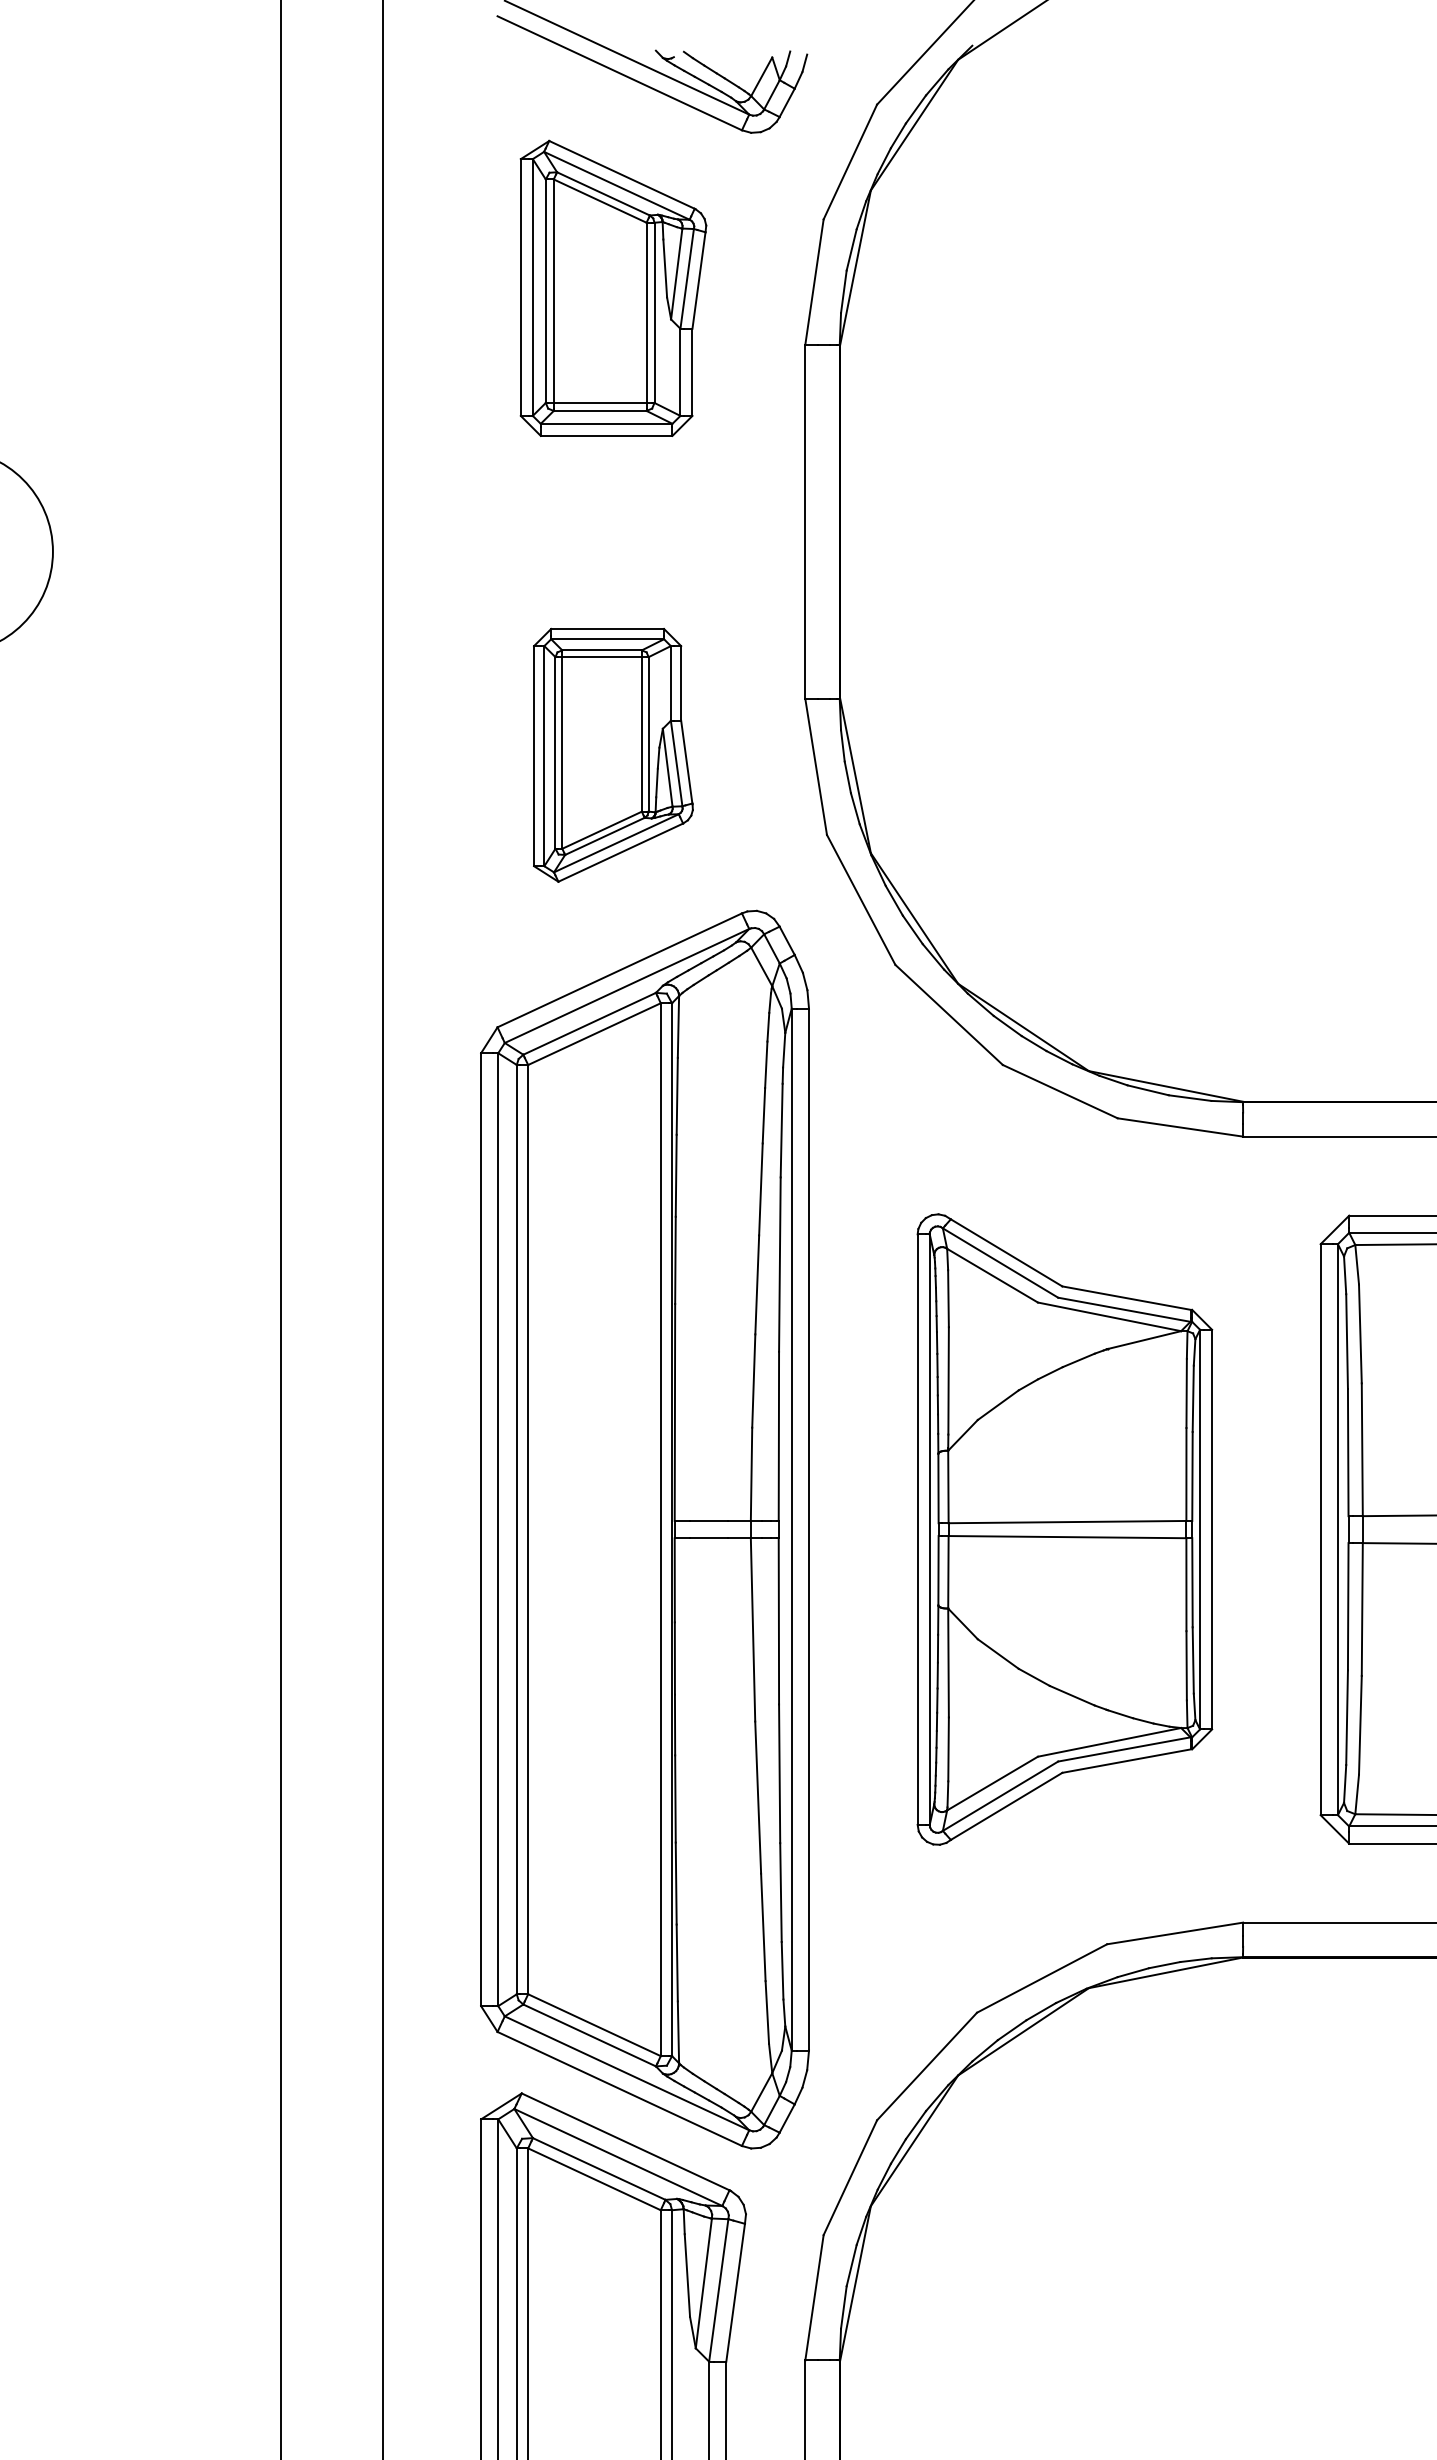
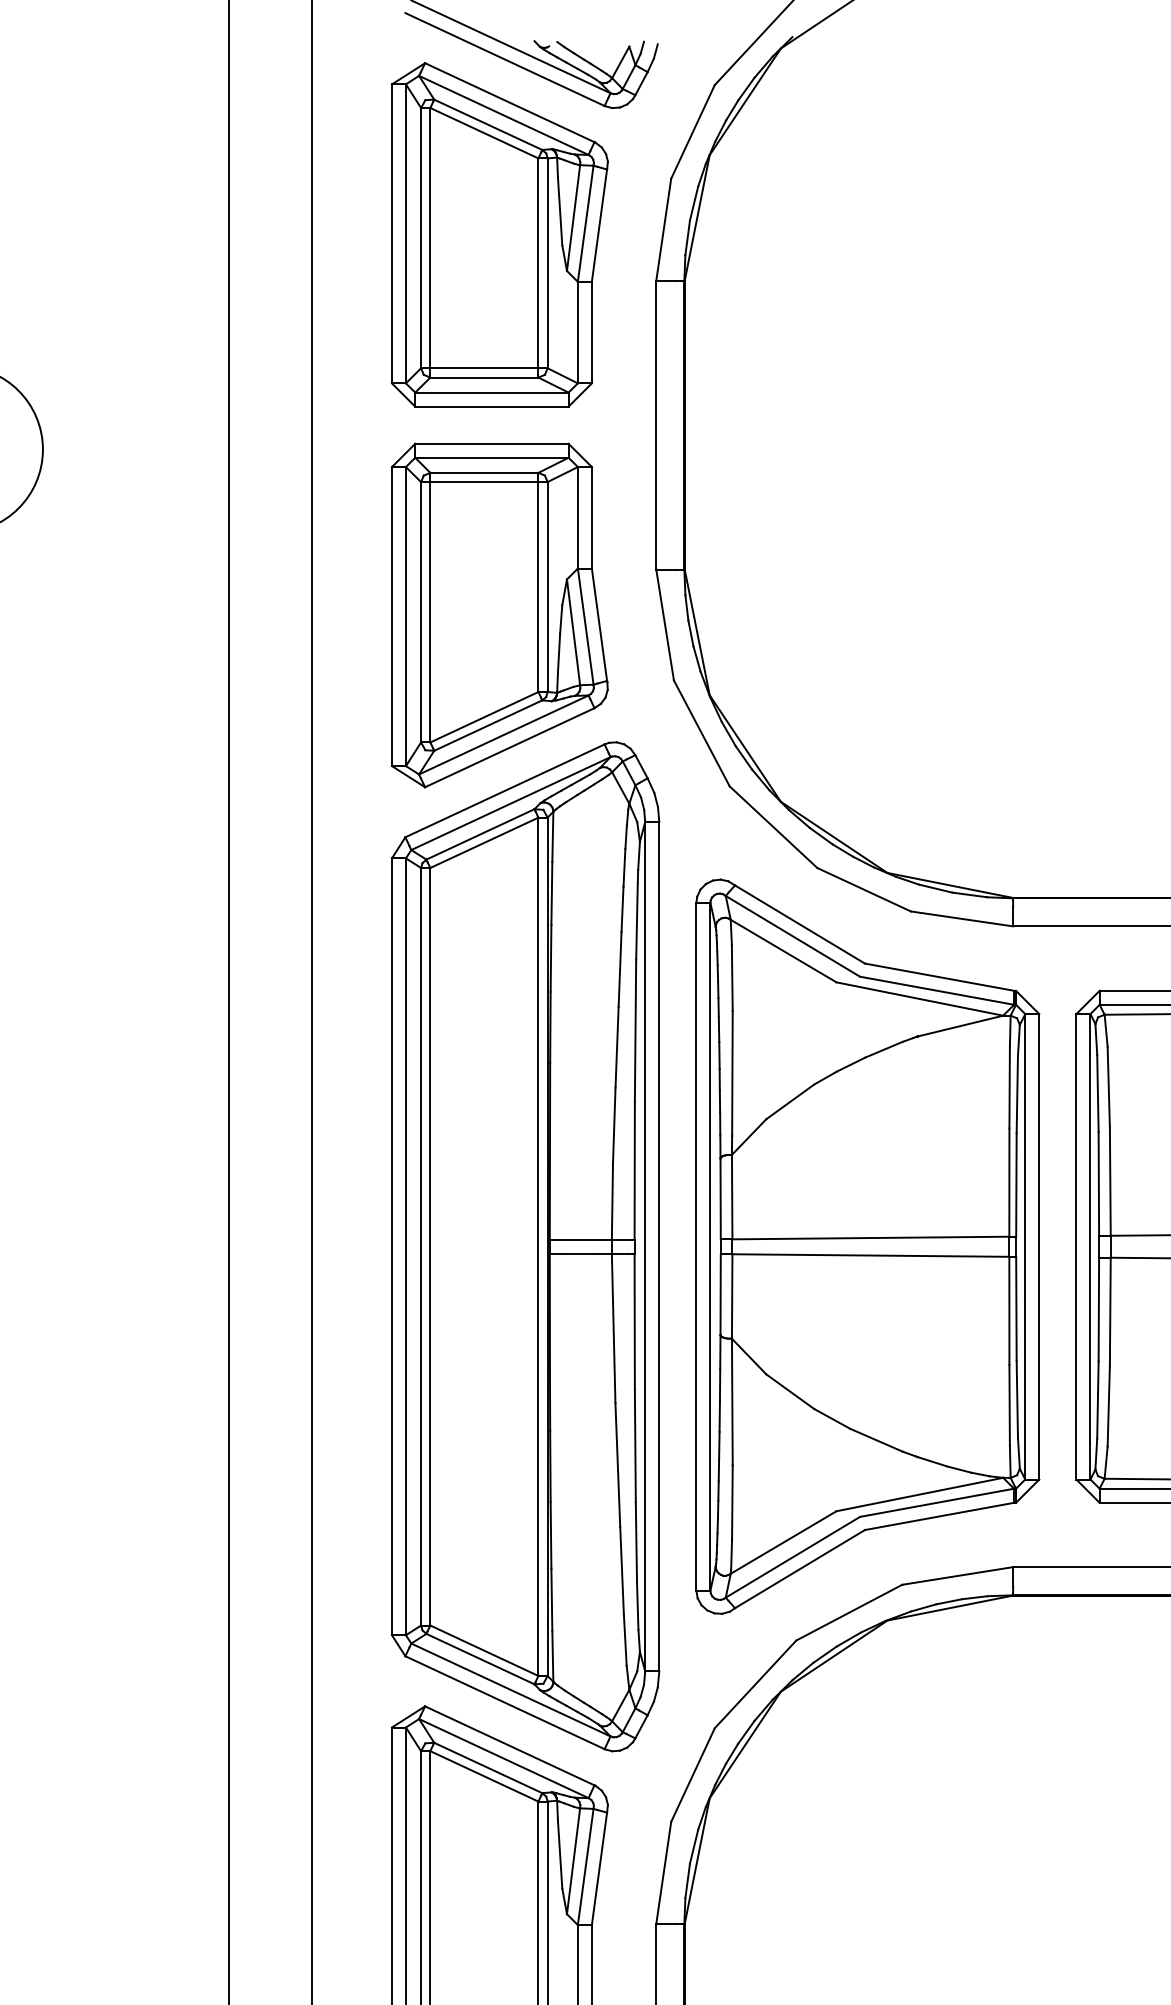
part: (613, 288) -> (499, 234), size x1.43
part: (613, 755) -> (499, 615), size x1.67
part: (1064, 1529) -> (867, 1246), size x1.43

